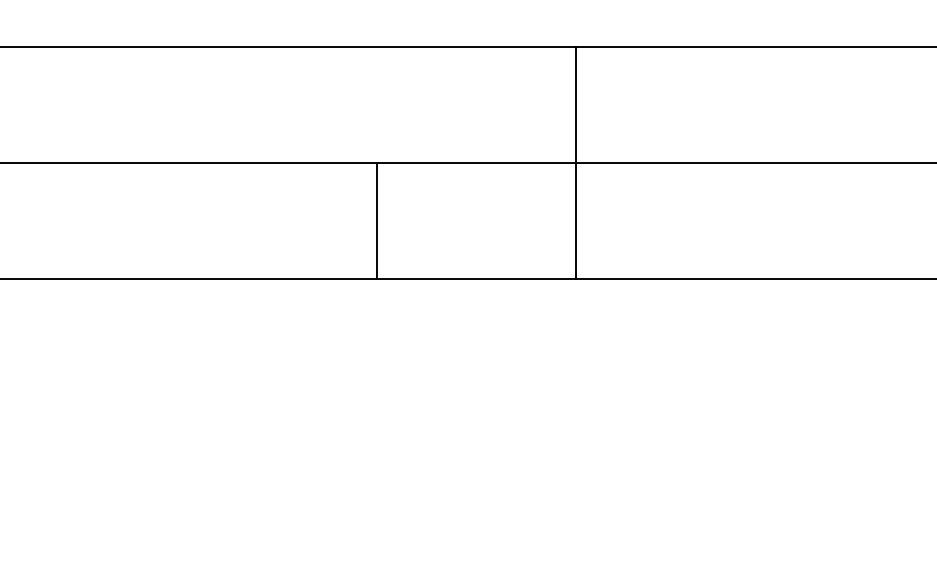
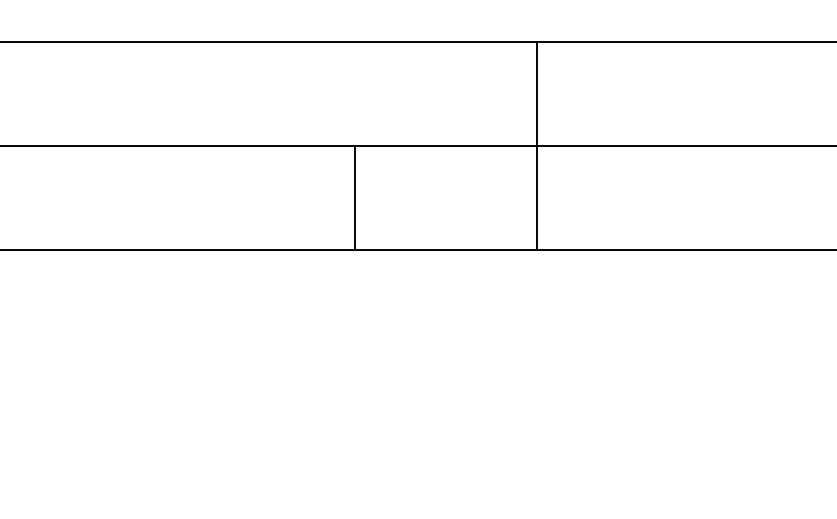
line: (576, 162) -> (537, 145), moved
line: (376, 221) -> (355, 197), moved

